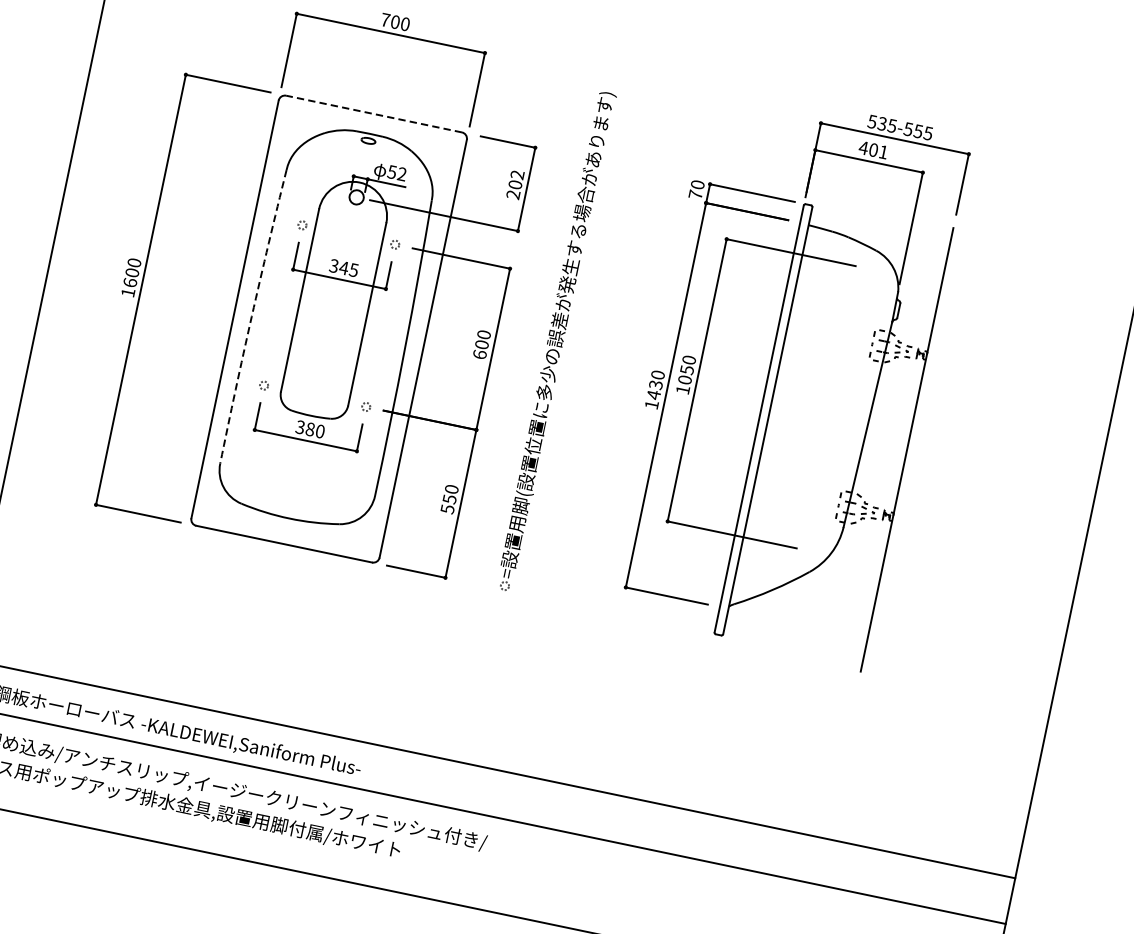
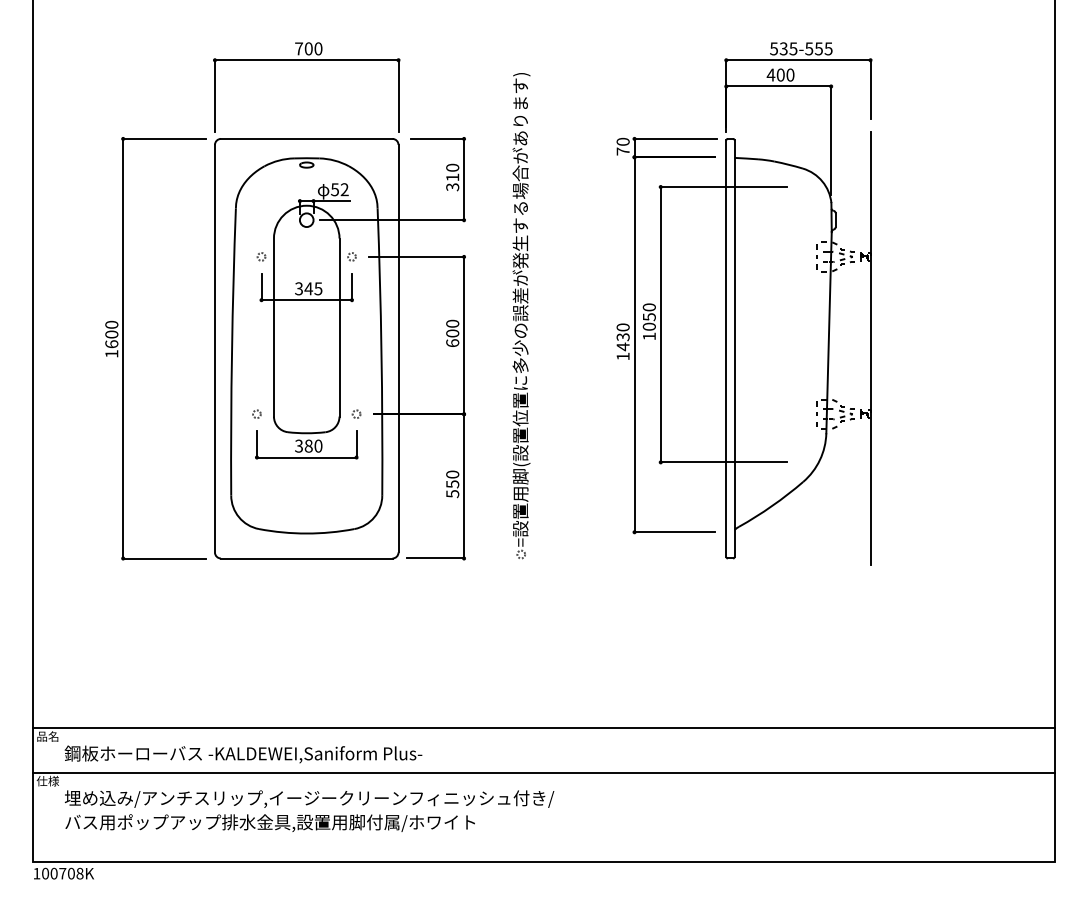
line: (373, 113) -> (306, 138), dashed -> solid
text: (883, 151) -> (790, 74), 401 -> 400
text: (515, 184) -> (452, 177), 202 -> 310
arc: (251, 315) -> (231, 351), dashed -> solid

